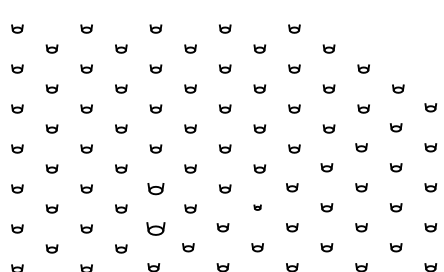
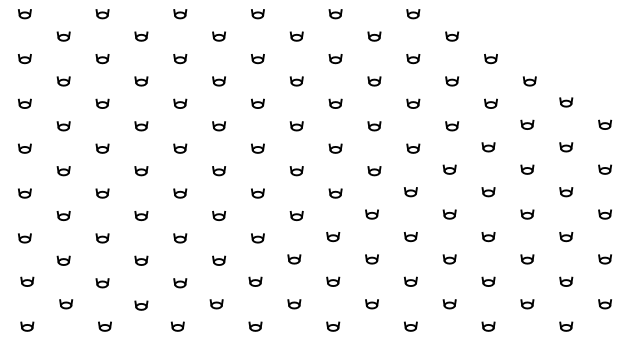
part: (155, 188) -> (257, 193), size x0.71
part: (257, 207) -> (371, 214), size x1.67
part: (155, 229) -> (257, 238), size x0.62

